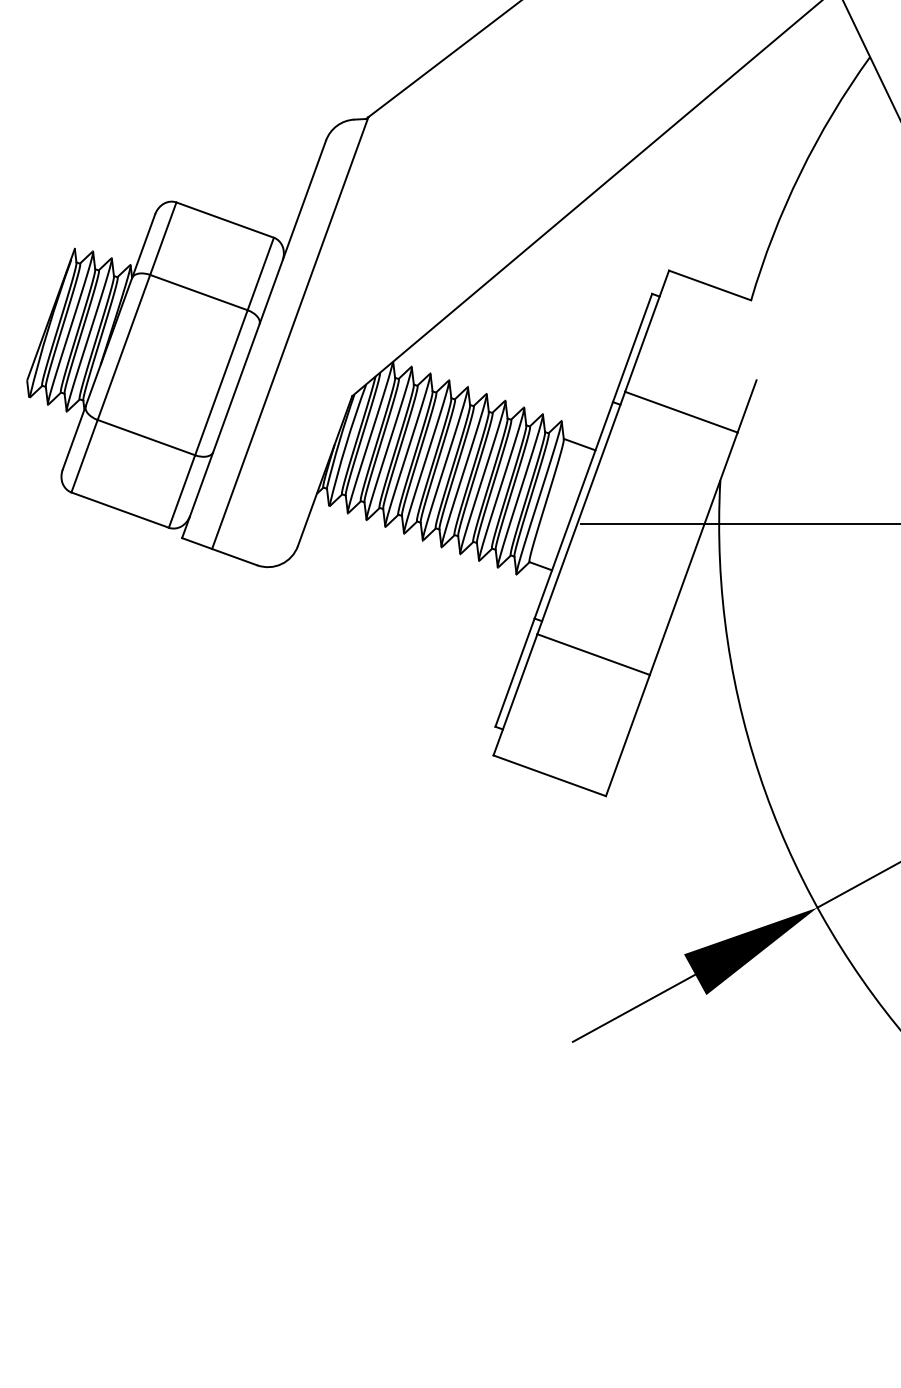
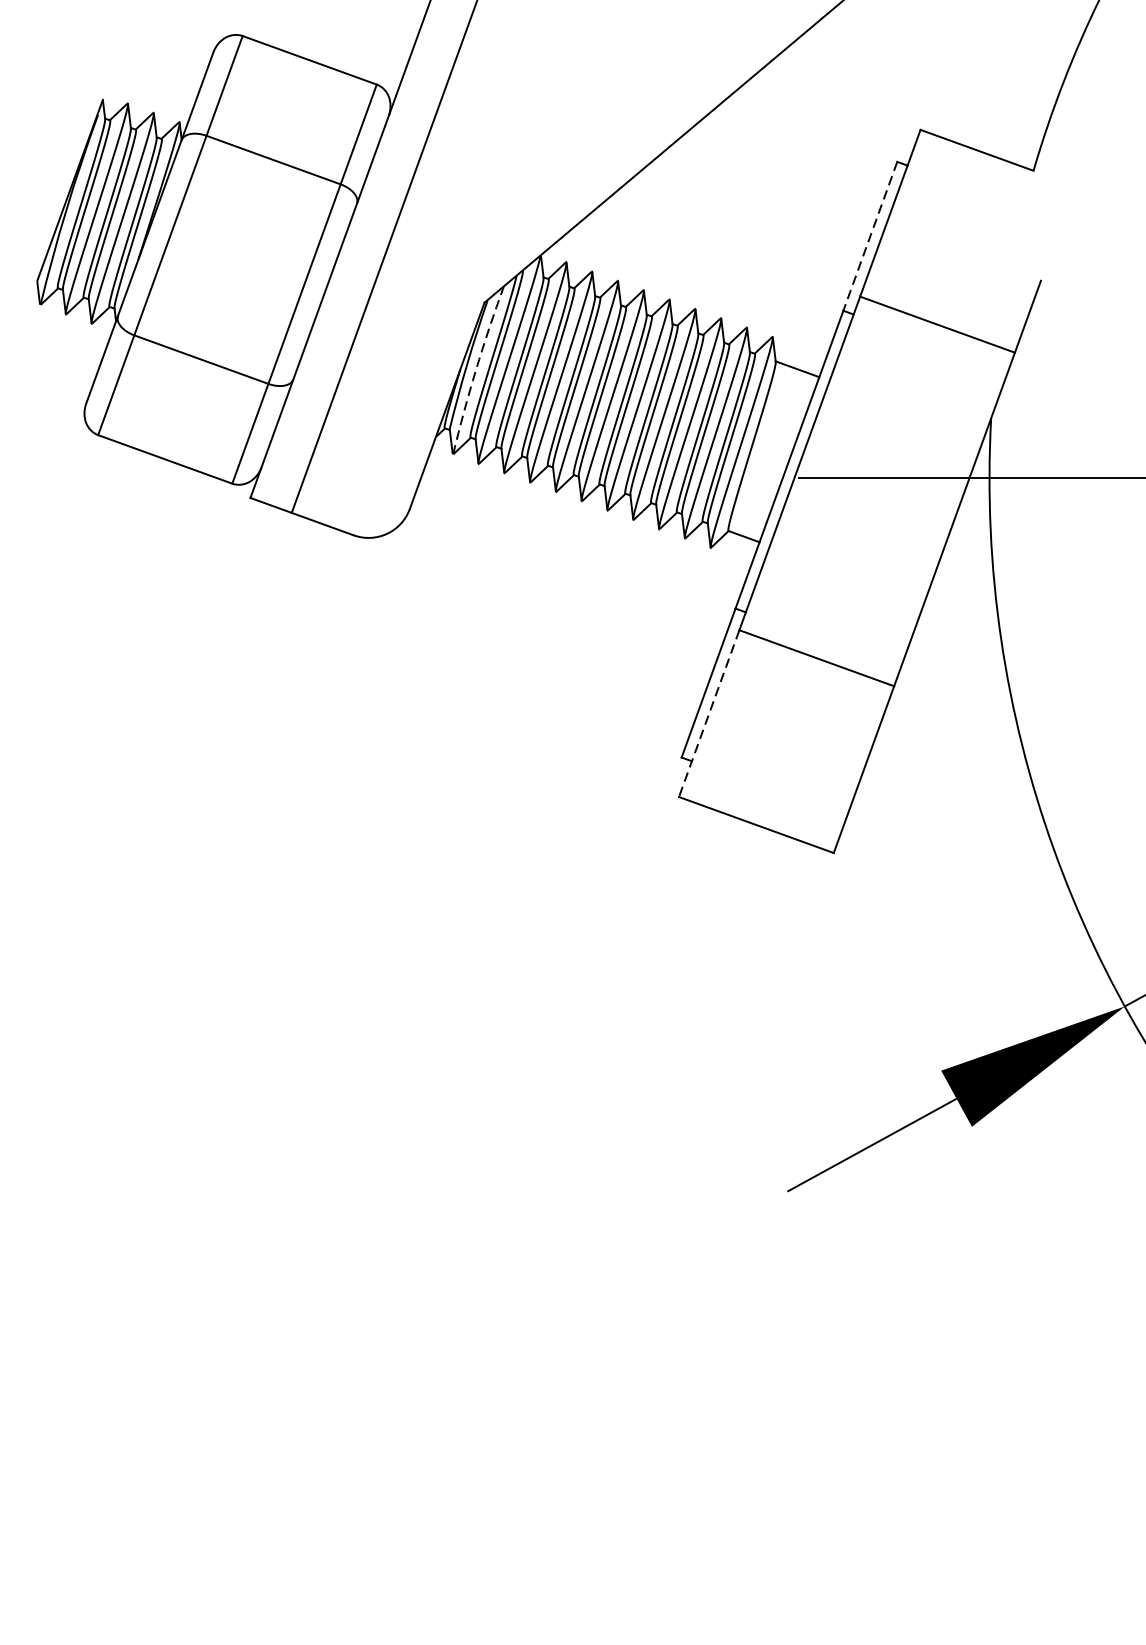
line: (632, 348) -> (870, 237), solid -> dashed
arc: (346, 445) -> (476, 370), solid -> dashed
line: (515, 695) -> (709, 714), solid -> dashed

